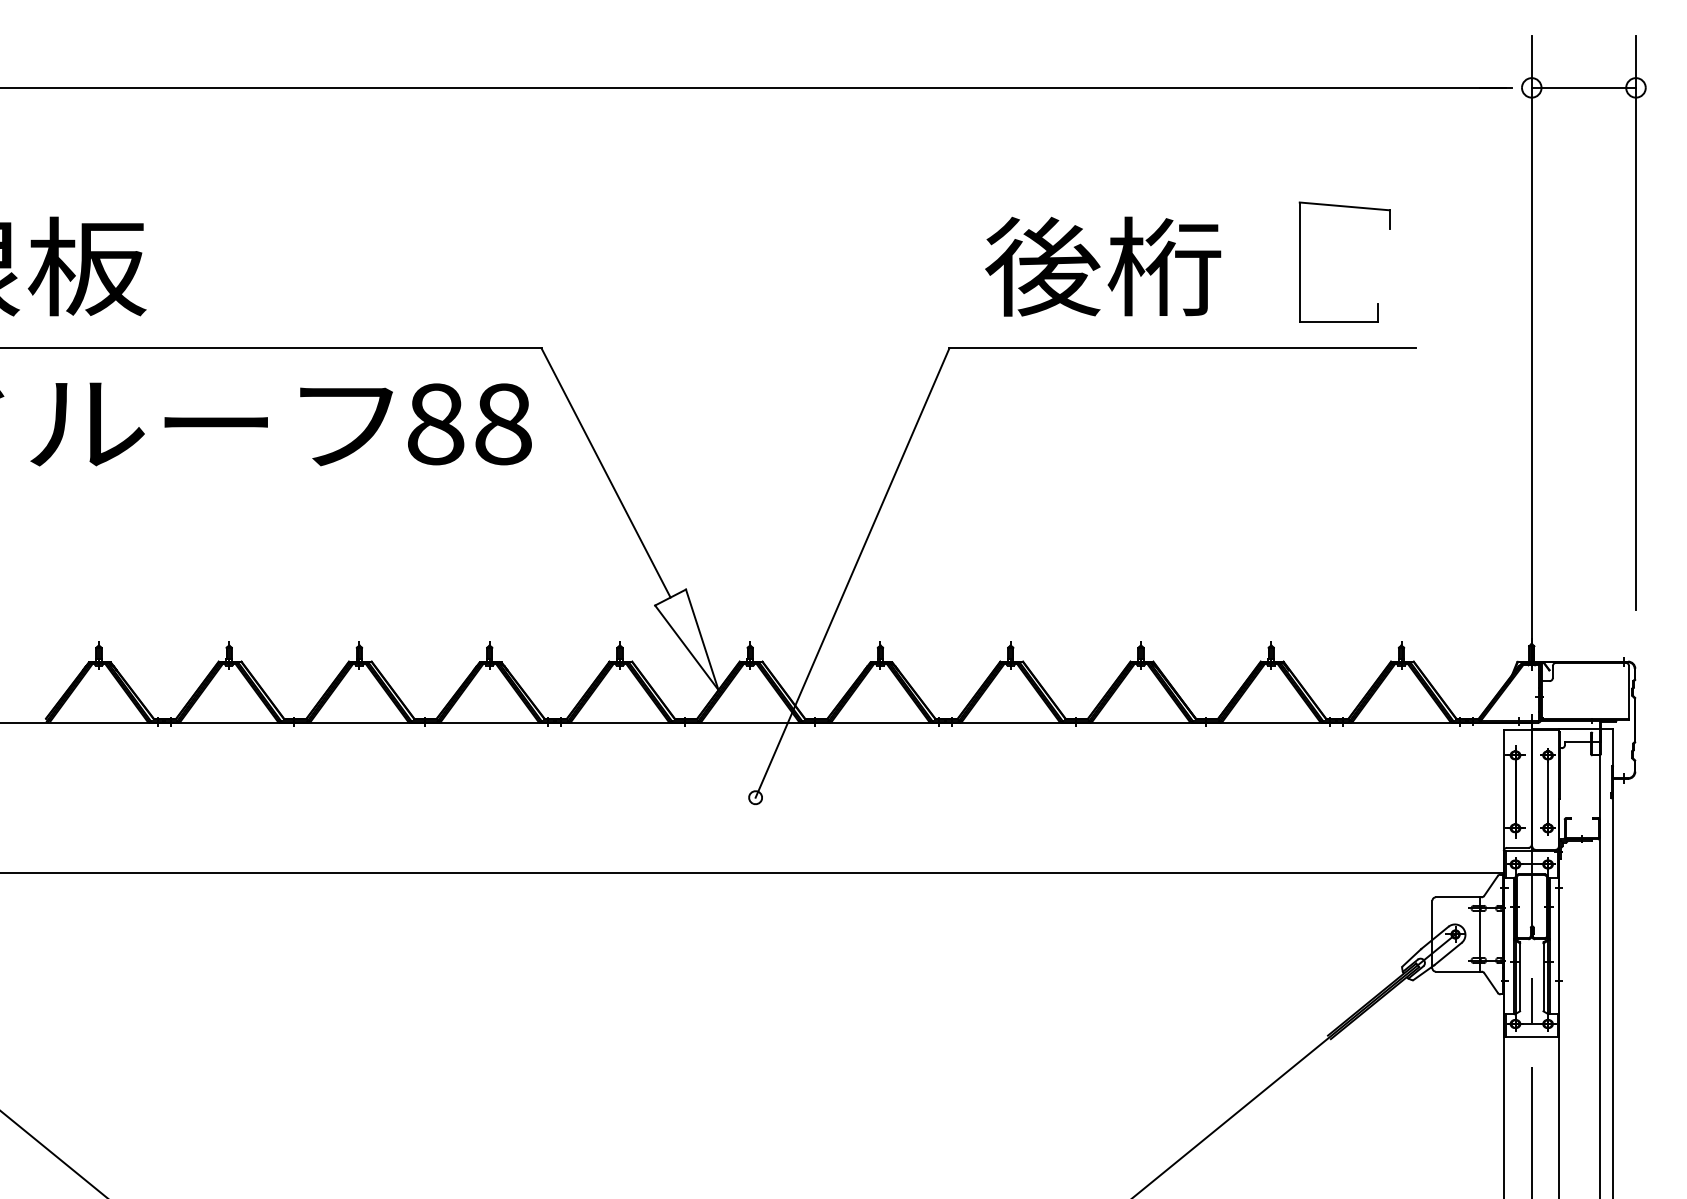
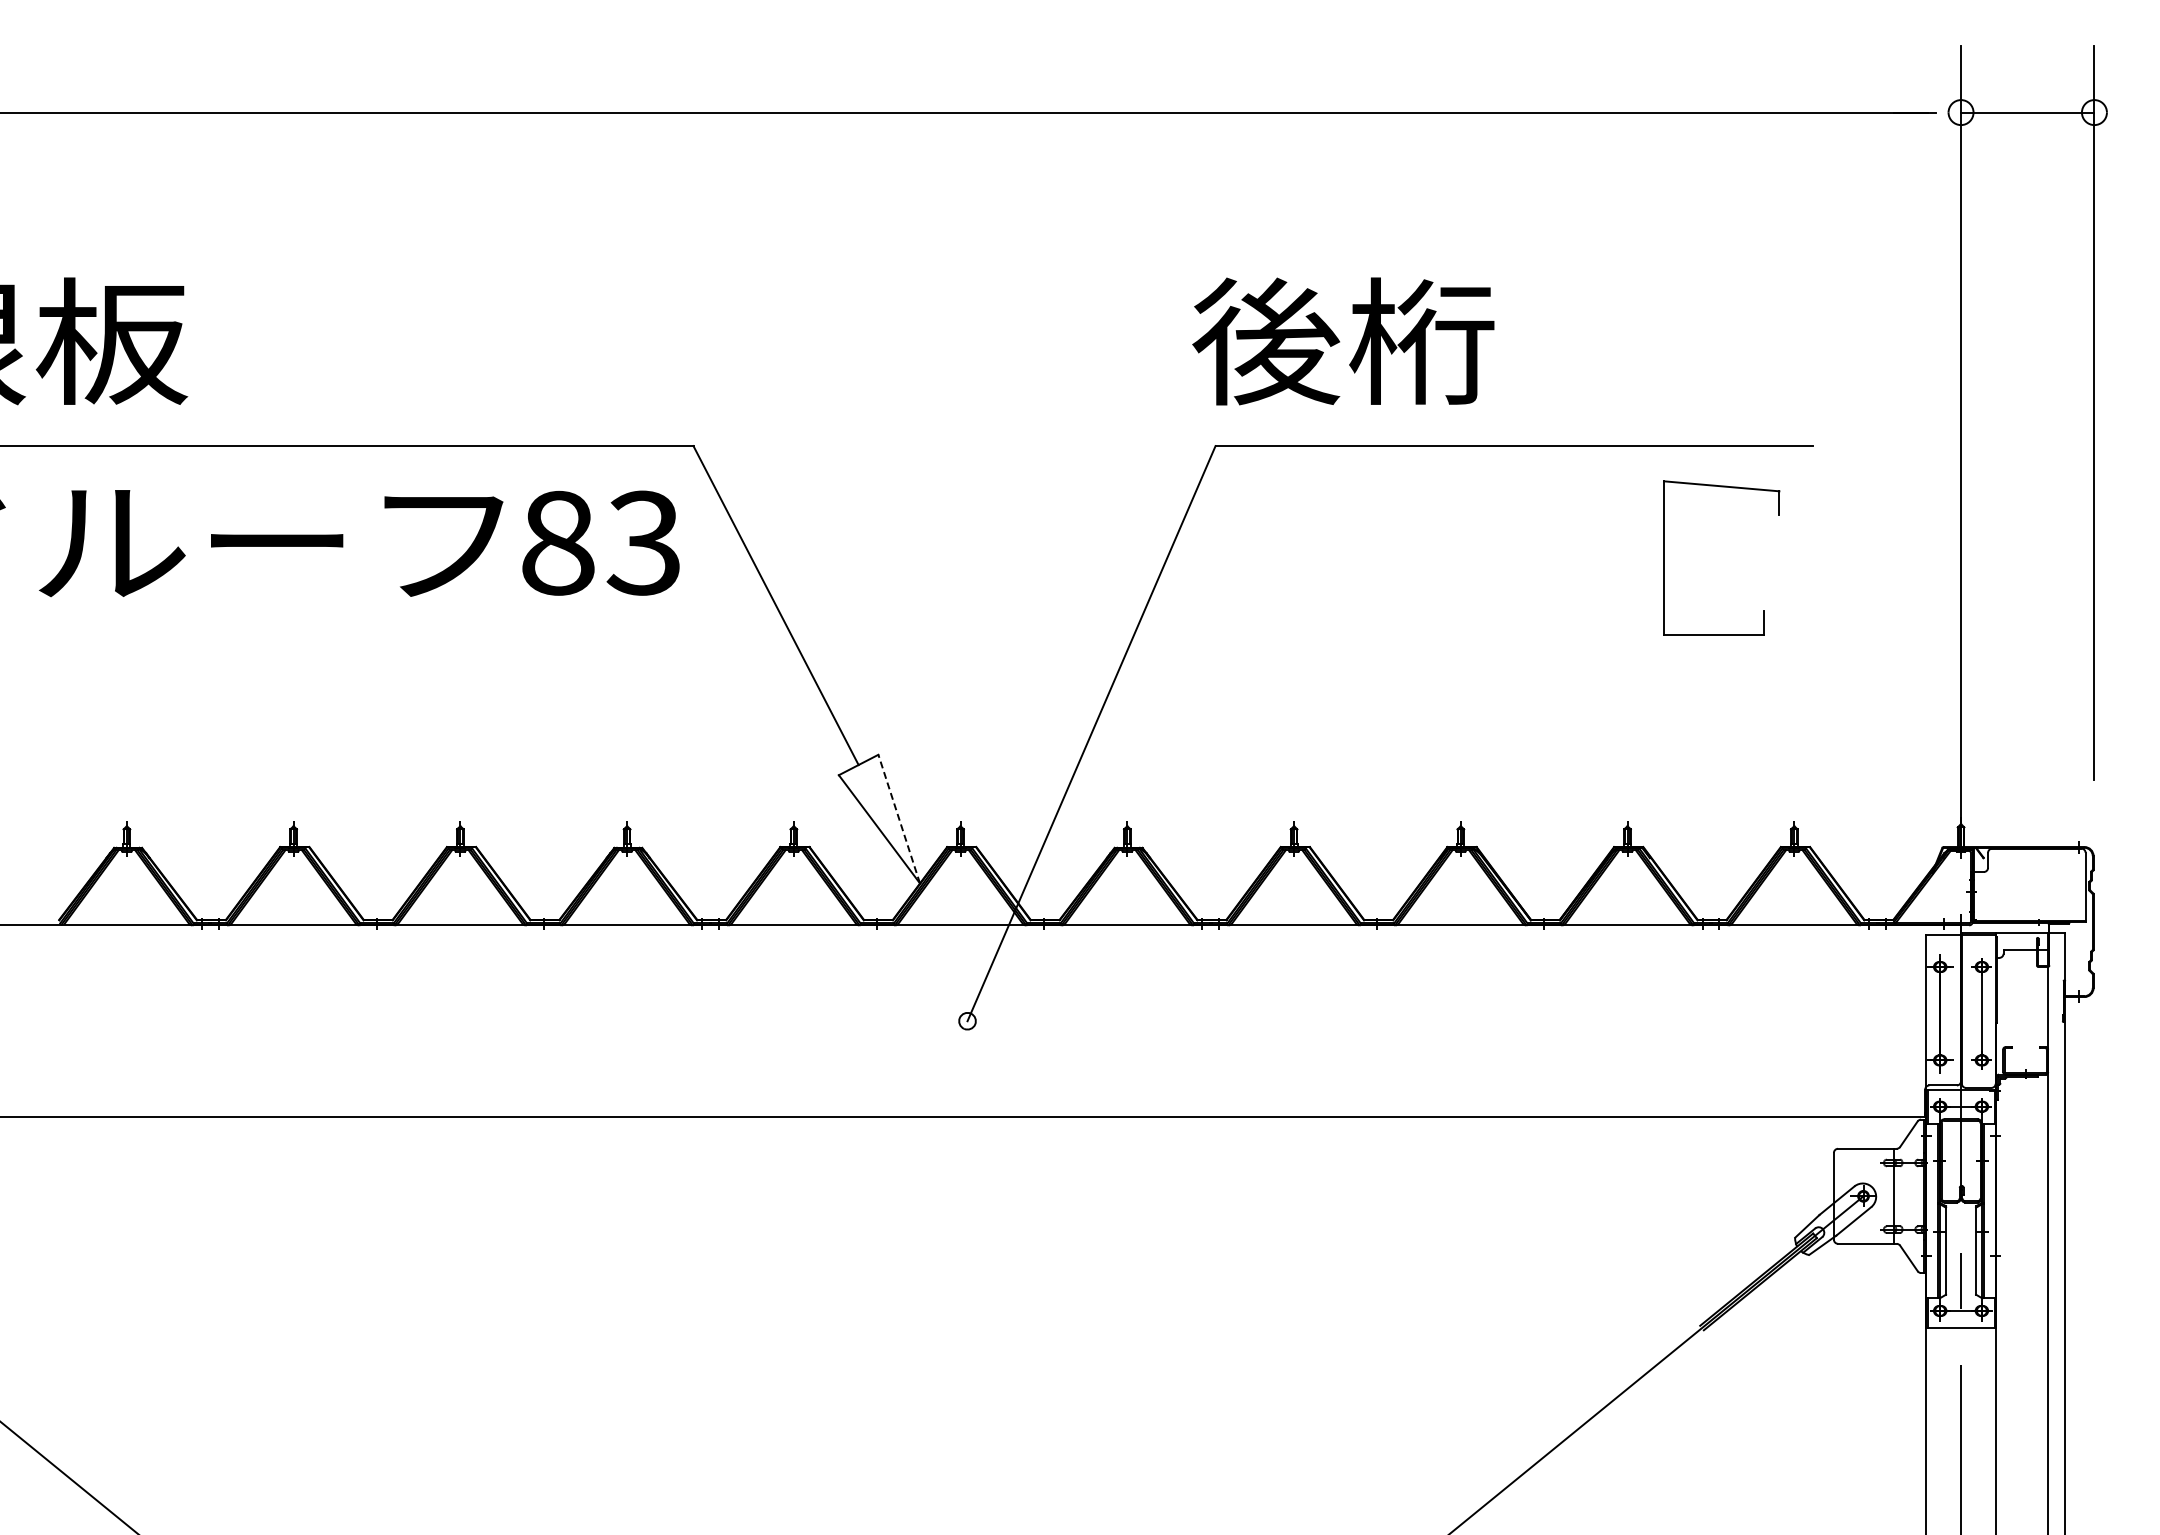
part: (1300, 262) -> (1664, 557), moved
text: (1103, 266) -> (1343, 341), moved
text: (502, 423) -> (643, 542), 88 -> 83
line: (702, 640) -> (899, 819), solid -> dashed

